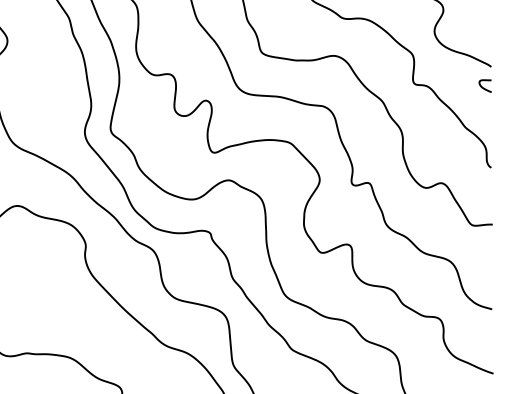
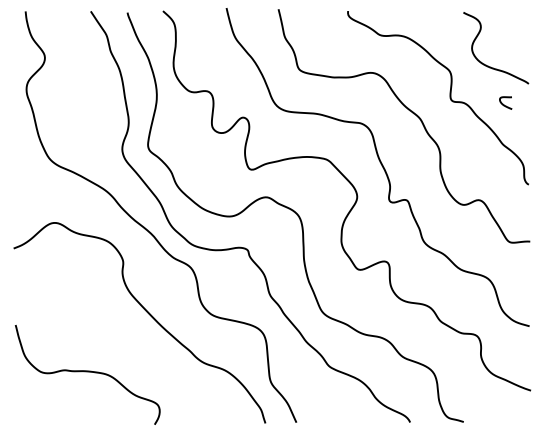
curve: (483, 86) -> (503, 103), moved

